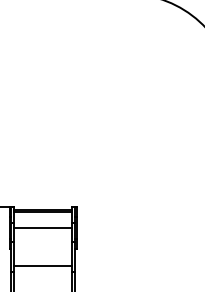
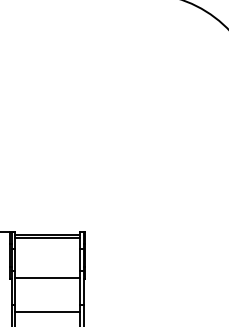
line: (42, 227) -> (47, 278), moved
line: (42, 266) -> (47, 312), moved

